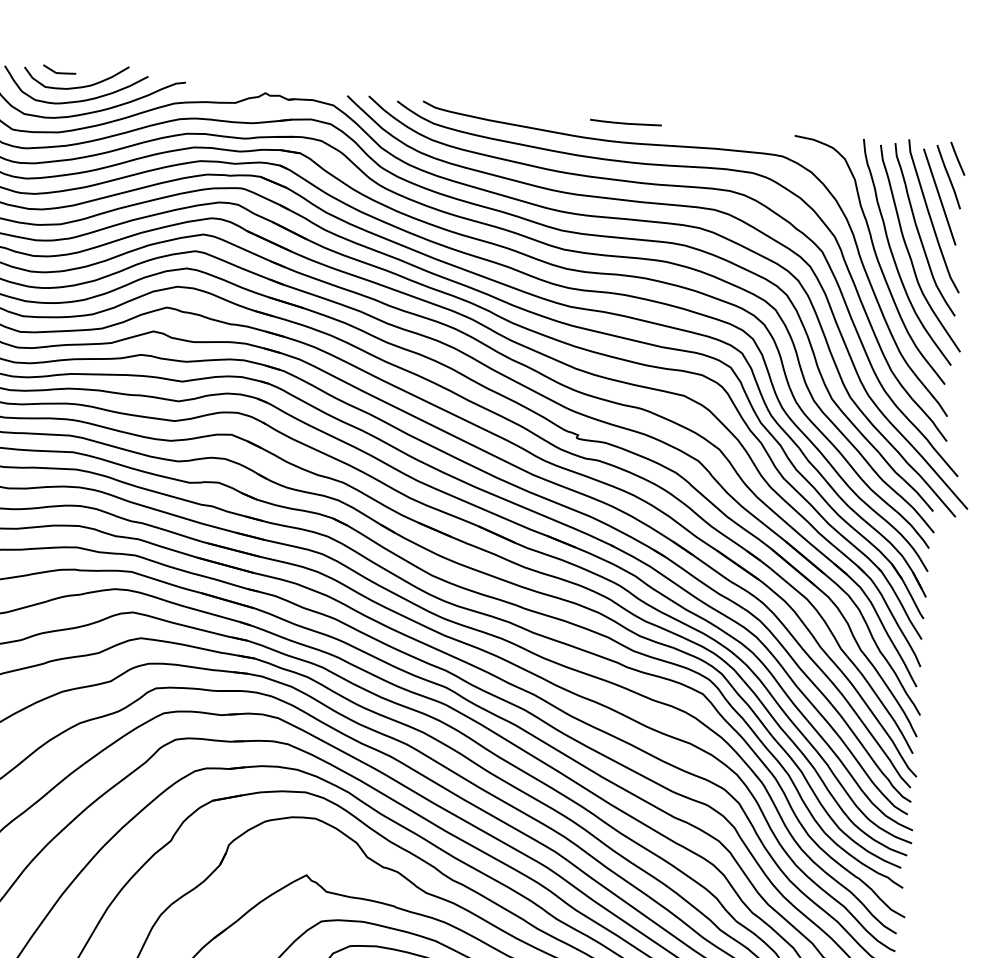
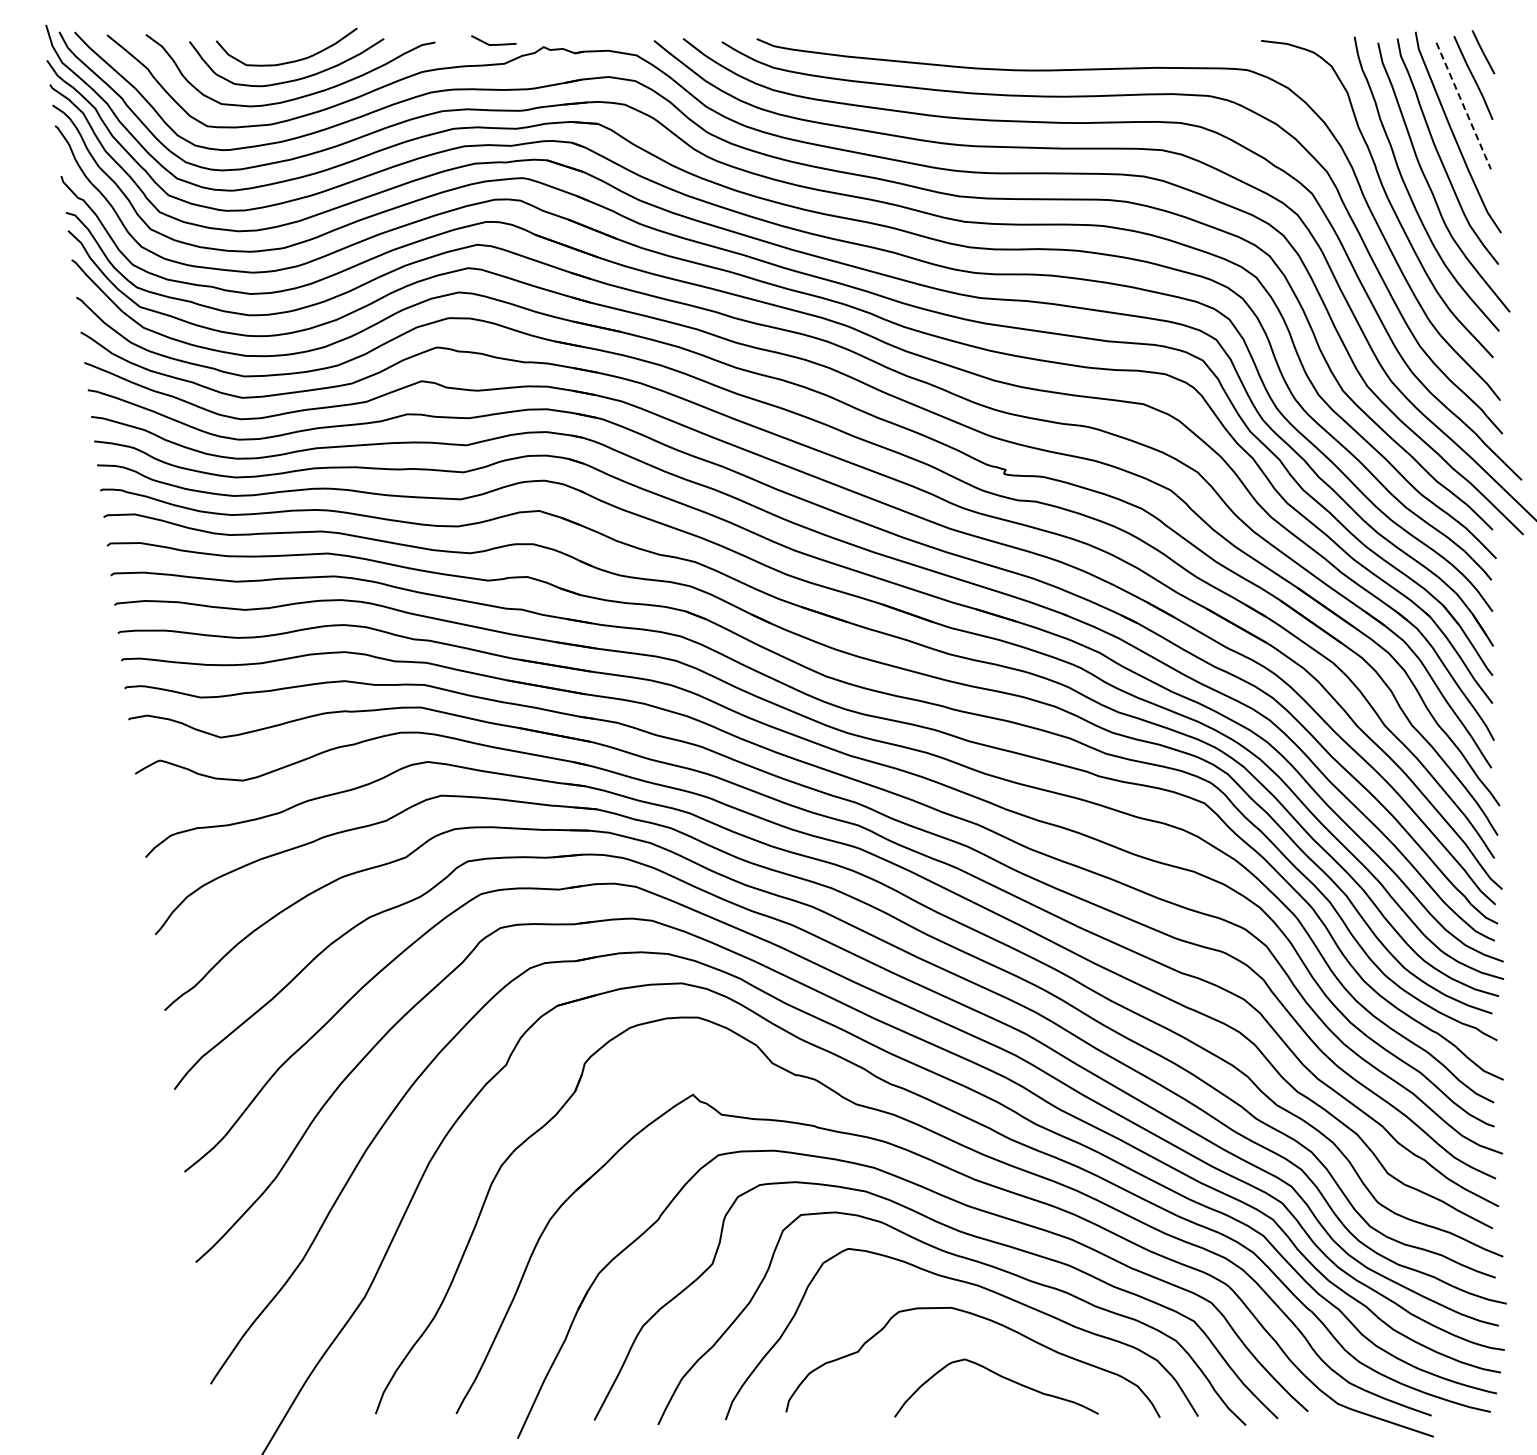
line: (59, 72) -> (493, 44), moved
line: (626, 122) -> (1032, 43), removed
line: (940, 198) -> (1464, 107), solid -> dashed

